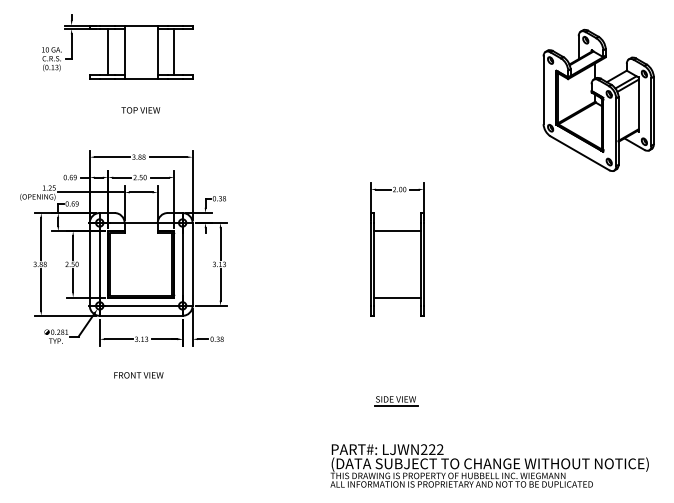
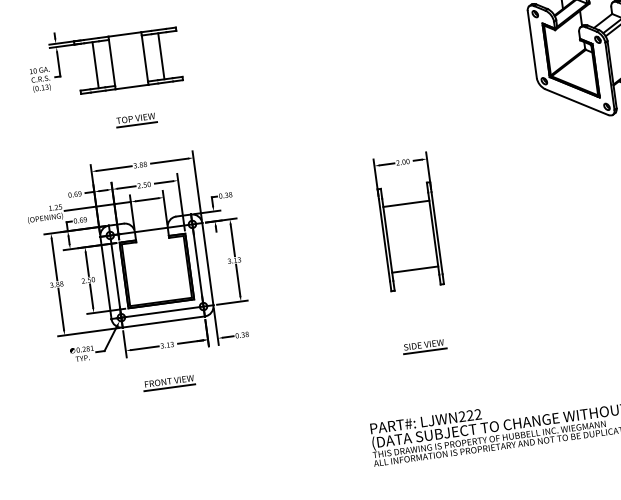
line: (141, 116) -> (137, 124), added
line: (137, 381) -> (168, 387), added
part: (396, 401) -> (424, 346), moved

